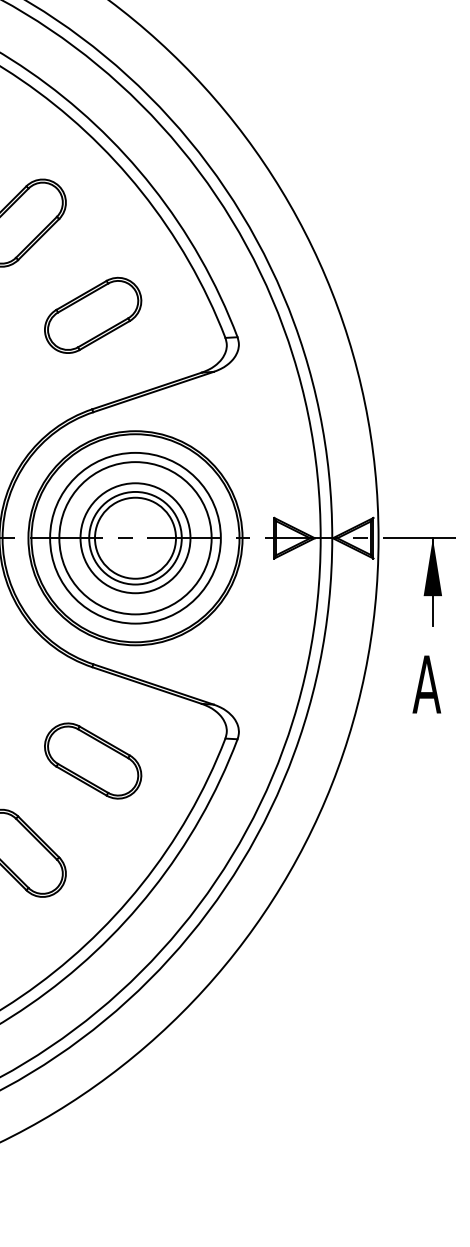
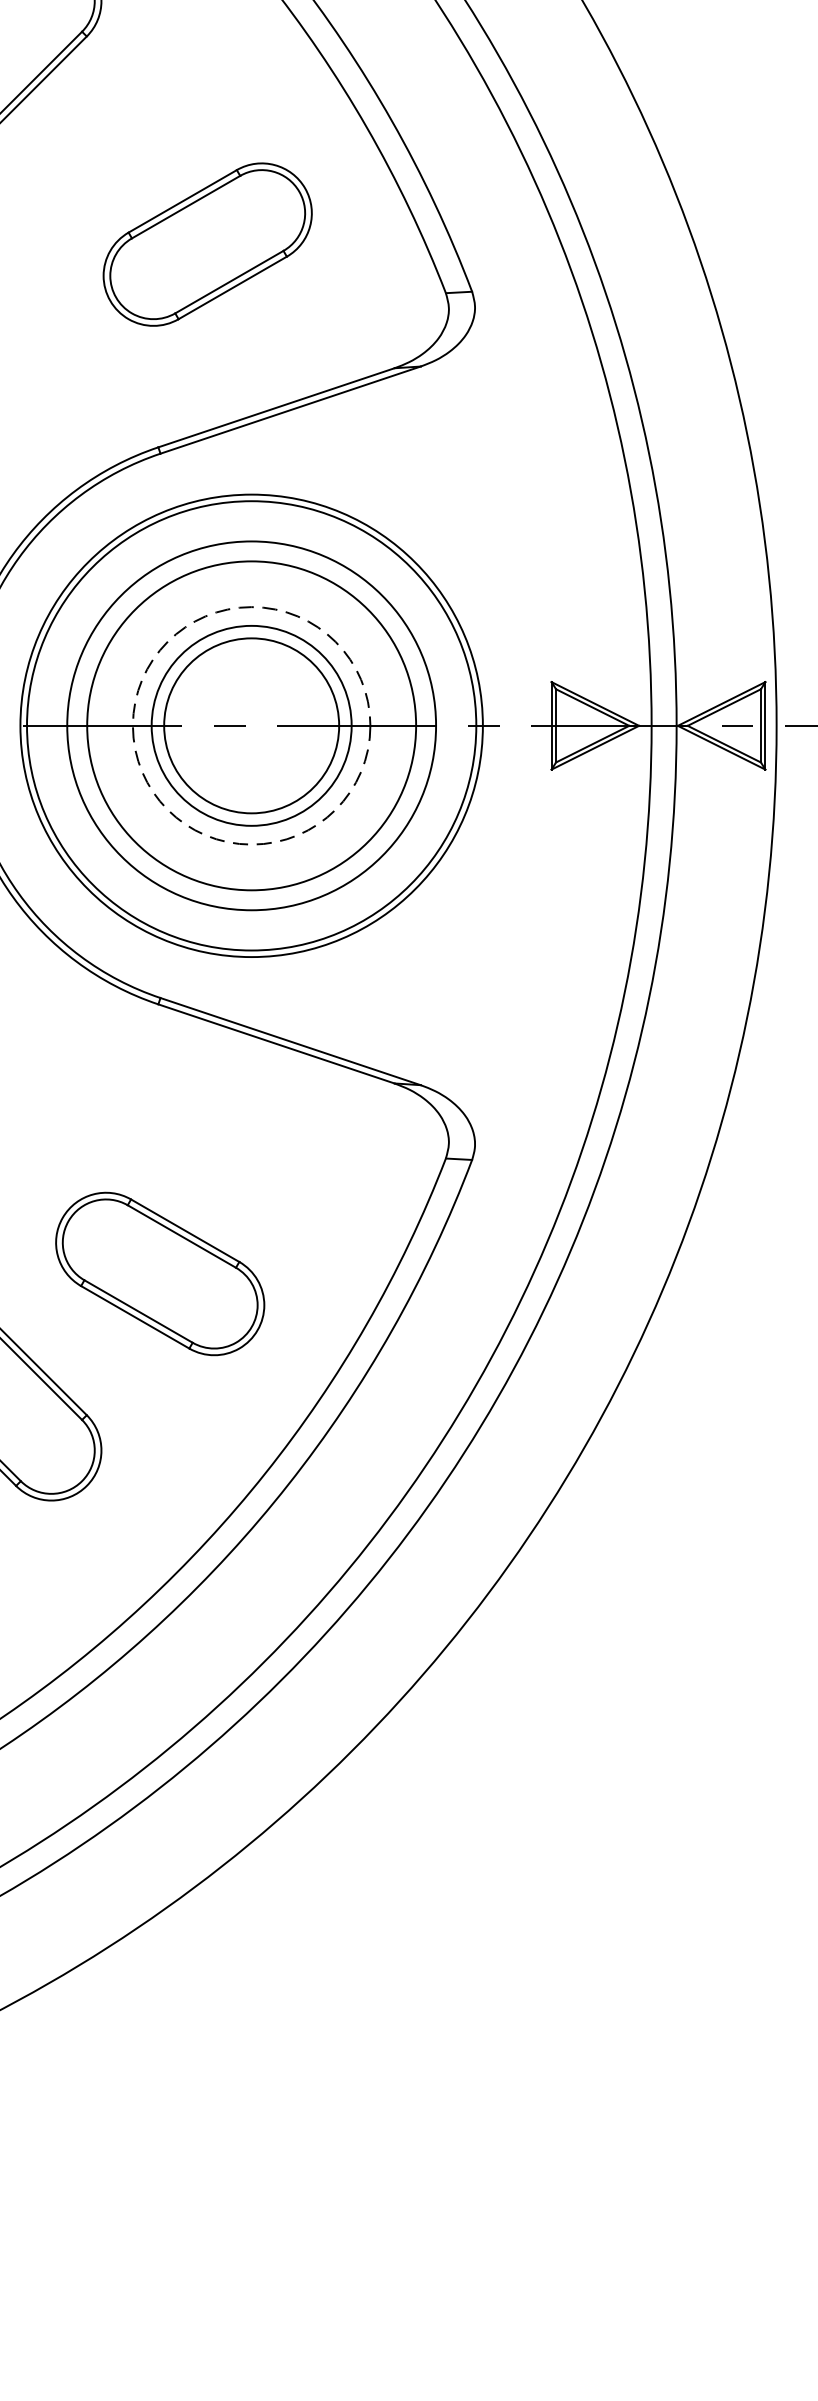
part: (93, 314) -> (208, 242), moved
circle: (135, 538) -> (251, 726), solid -> dashed
part: (93, 760) -> (160, 1272), moved

